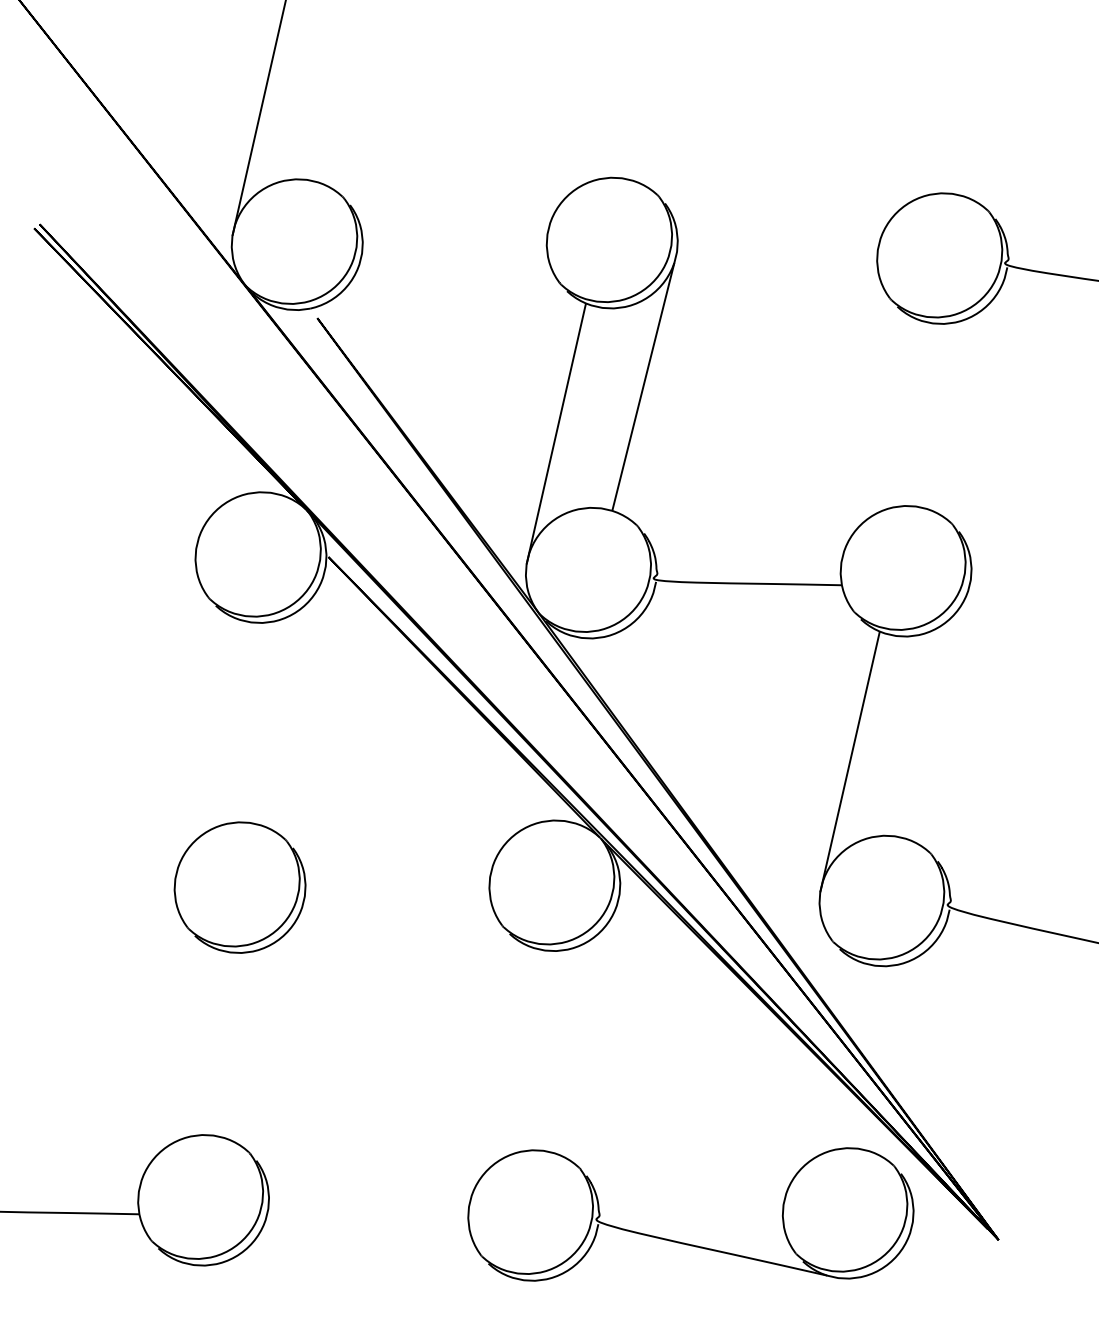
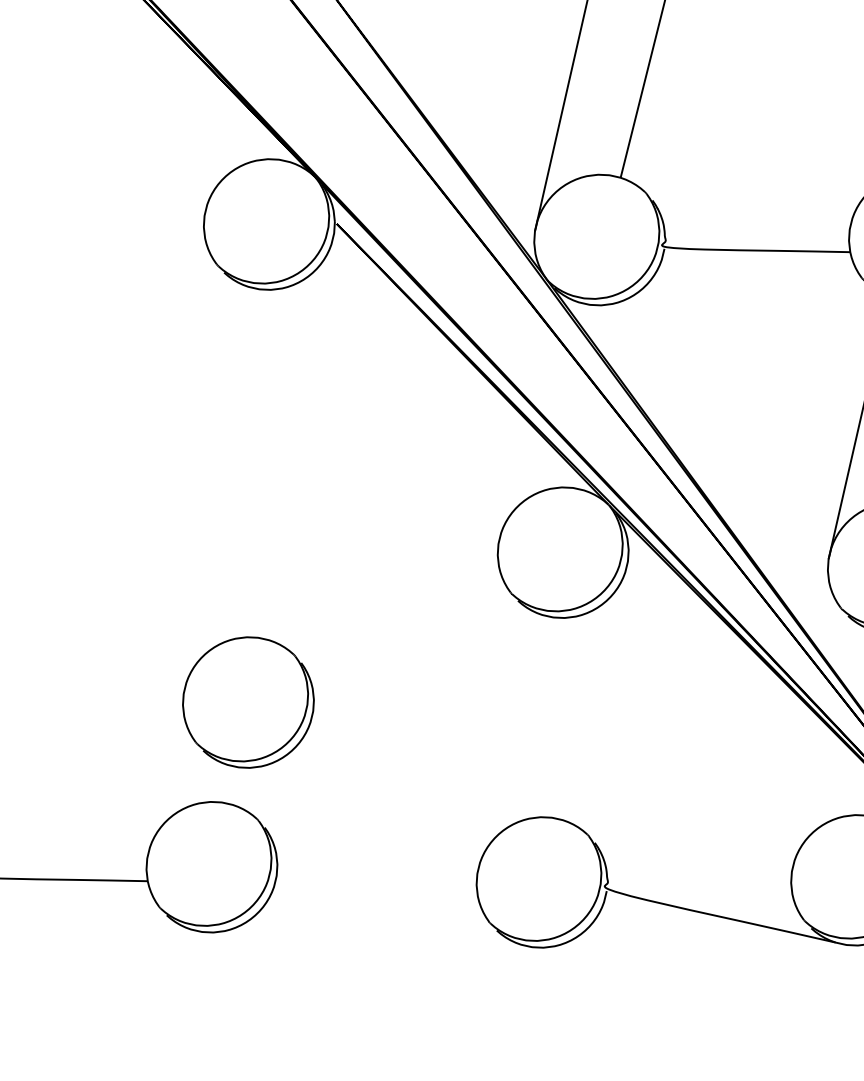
part: (239, 887) -> (247, 702), moved

